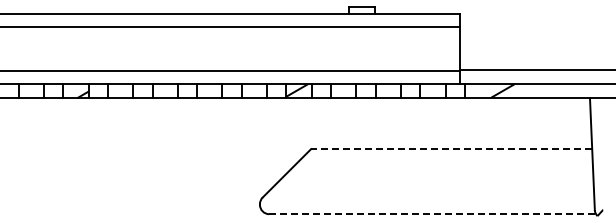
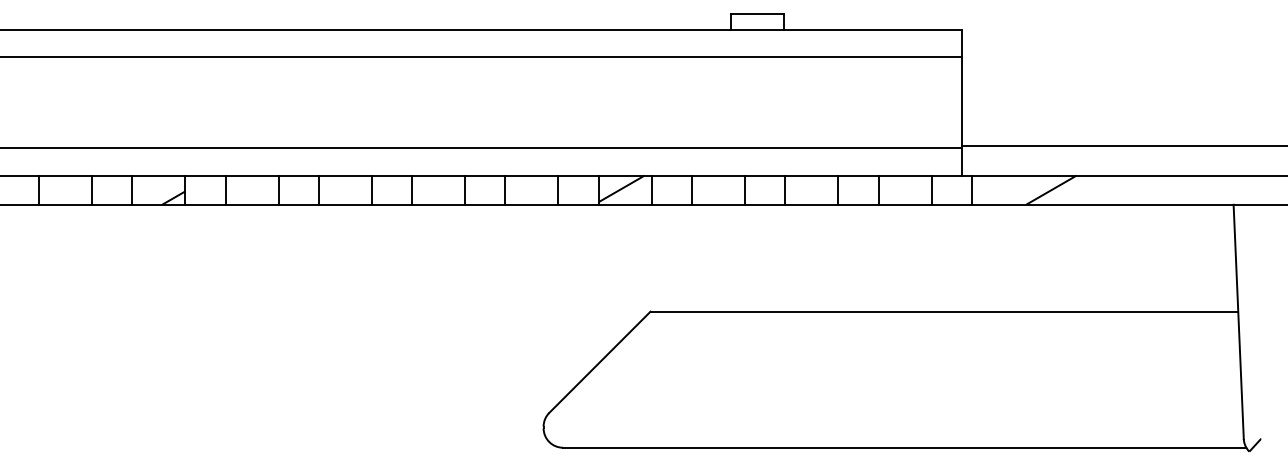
line: (451, 149) -> (944, 312), dashed -> solid
line: (433, 214) -> (906, 448), dashed -> solid

